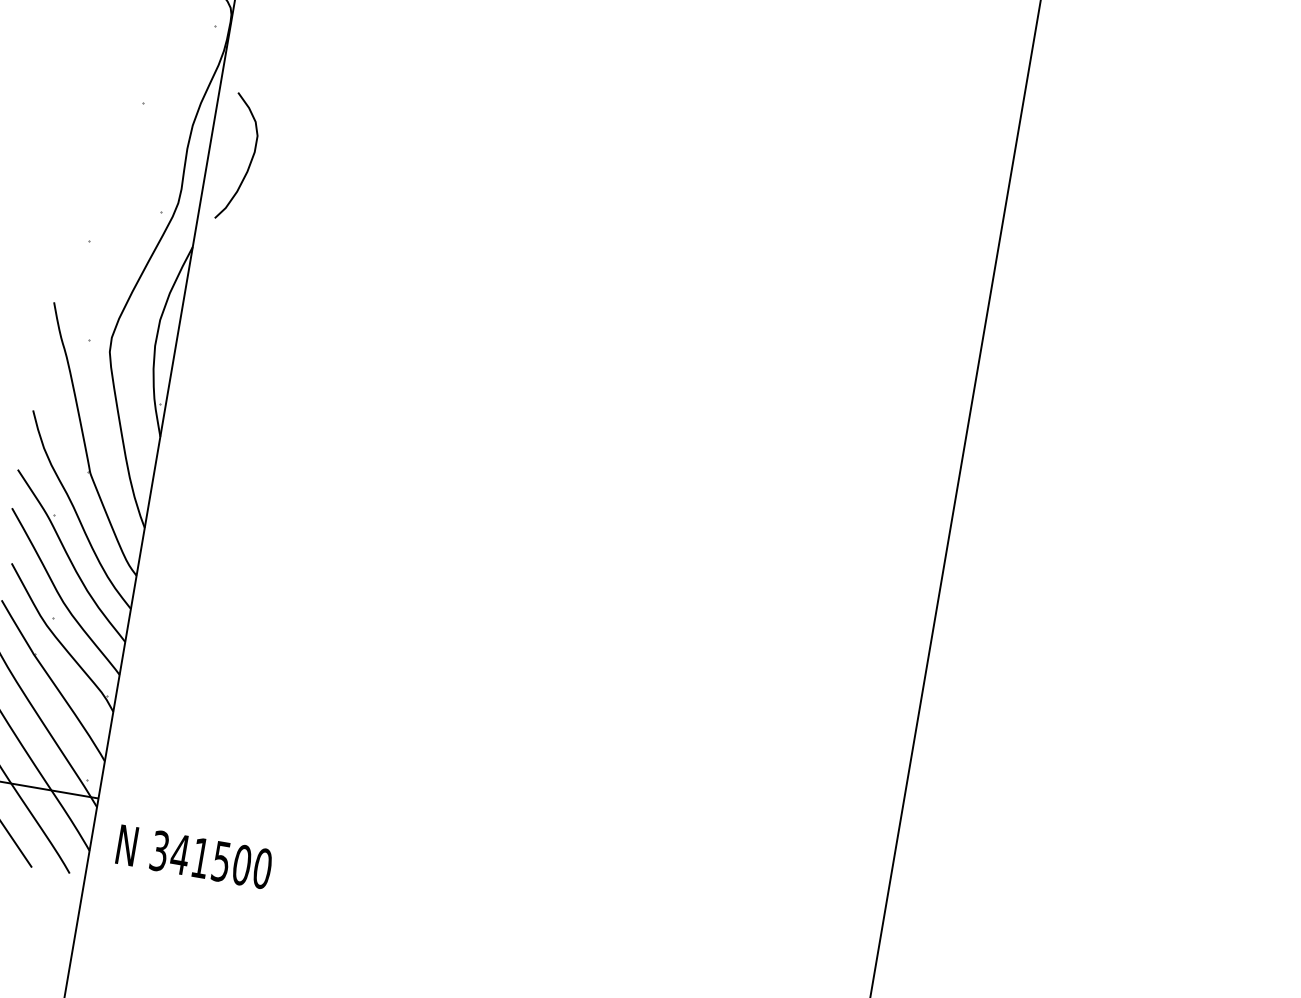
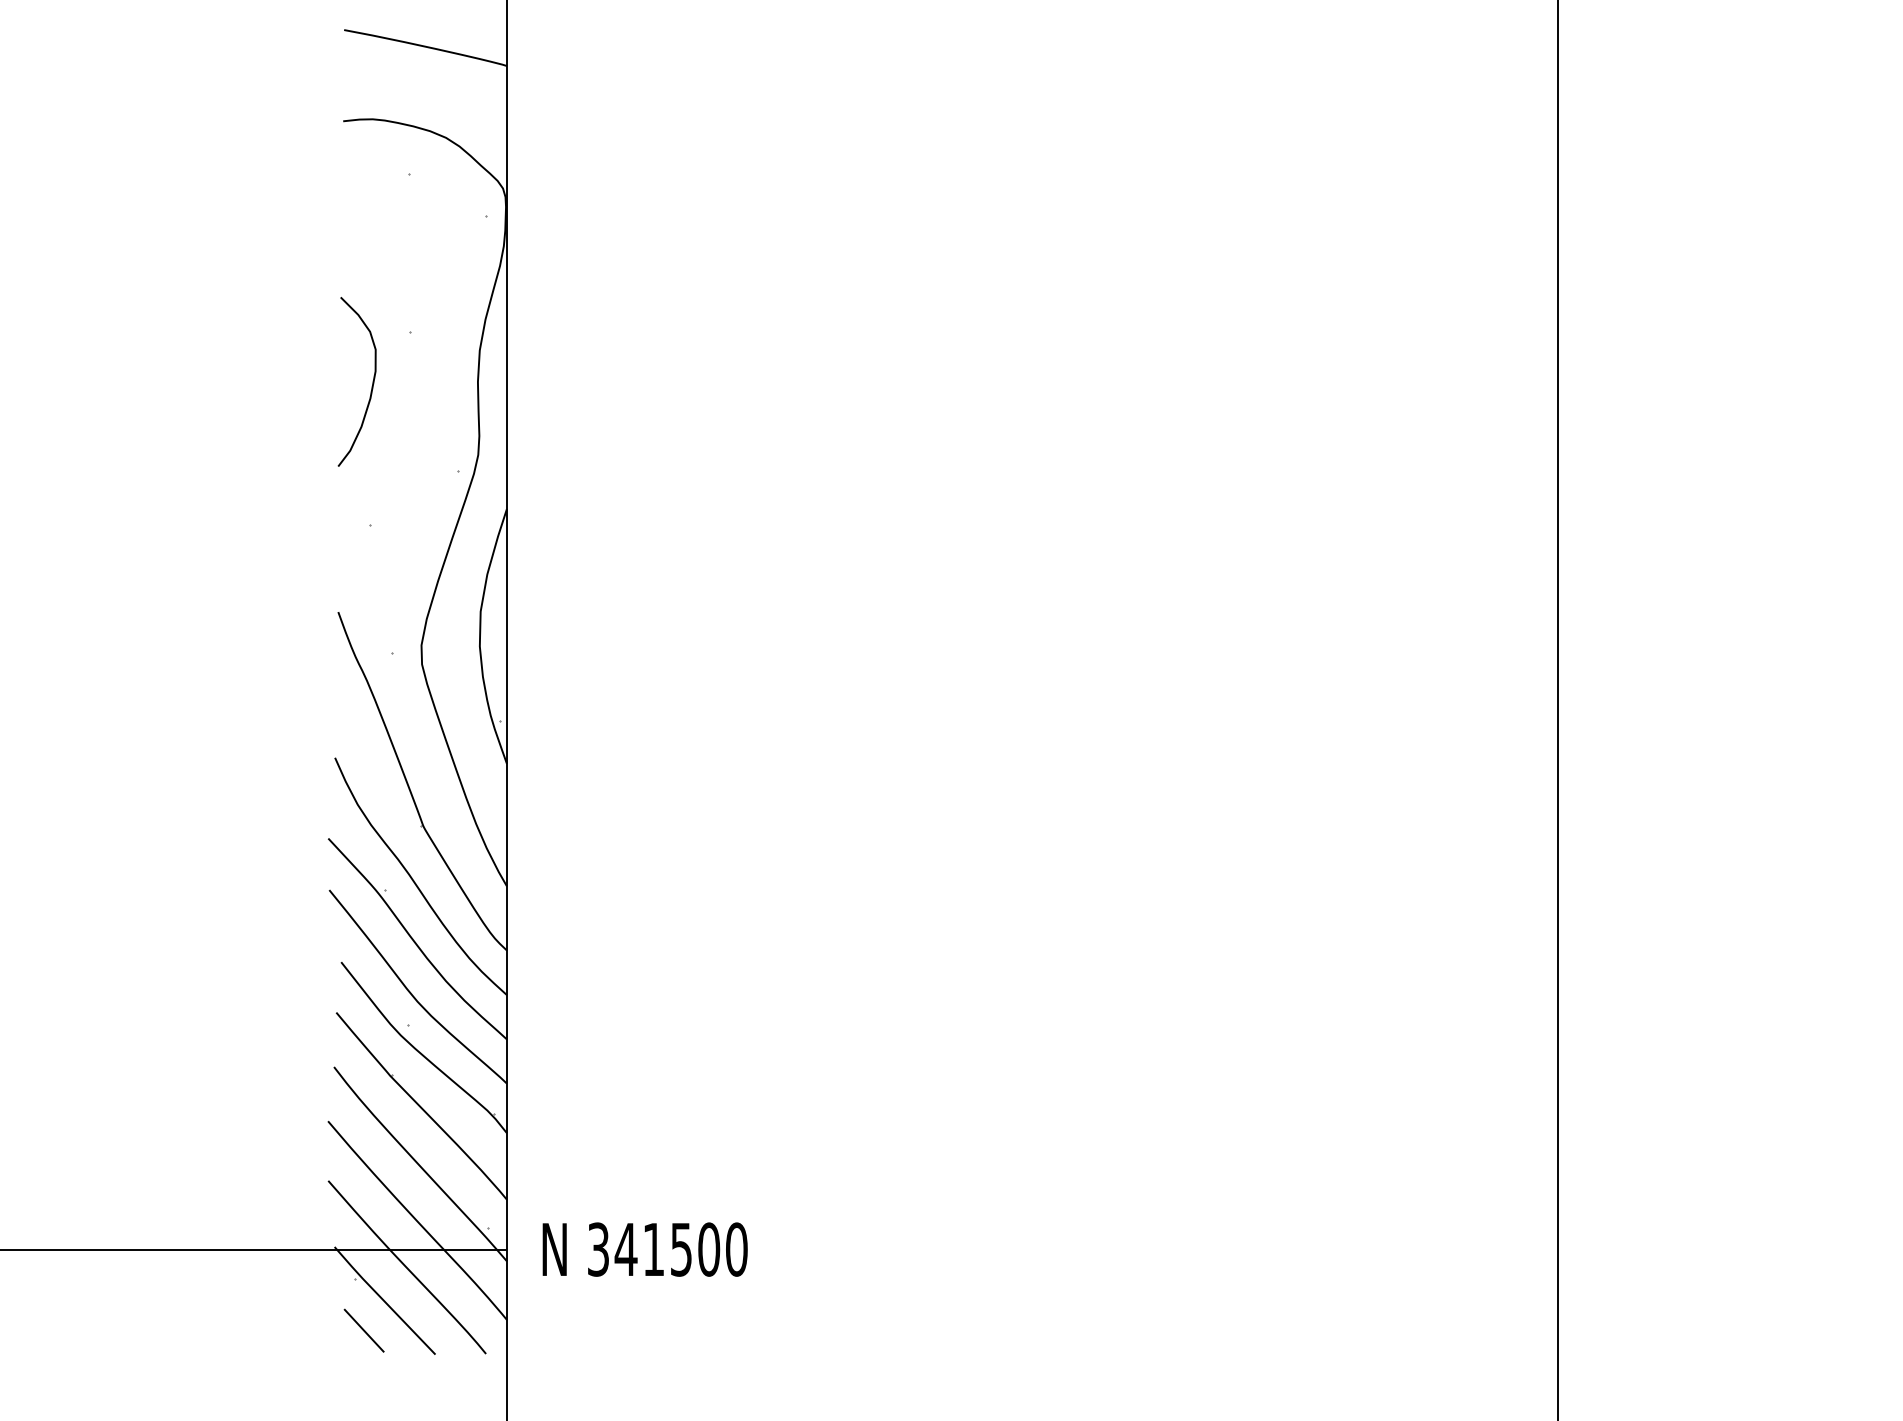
curve: (249, 162) -> (371, 386), moved
text: (193, 856) -> (644, 1249), moved

